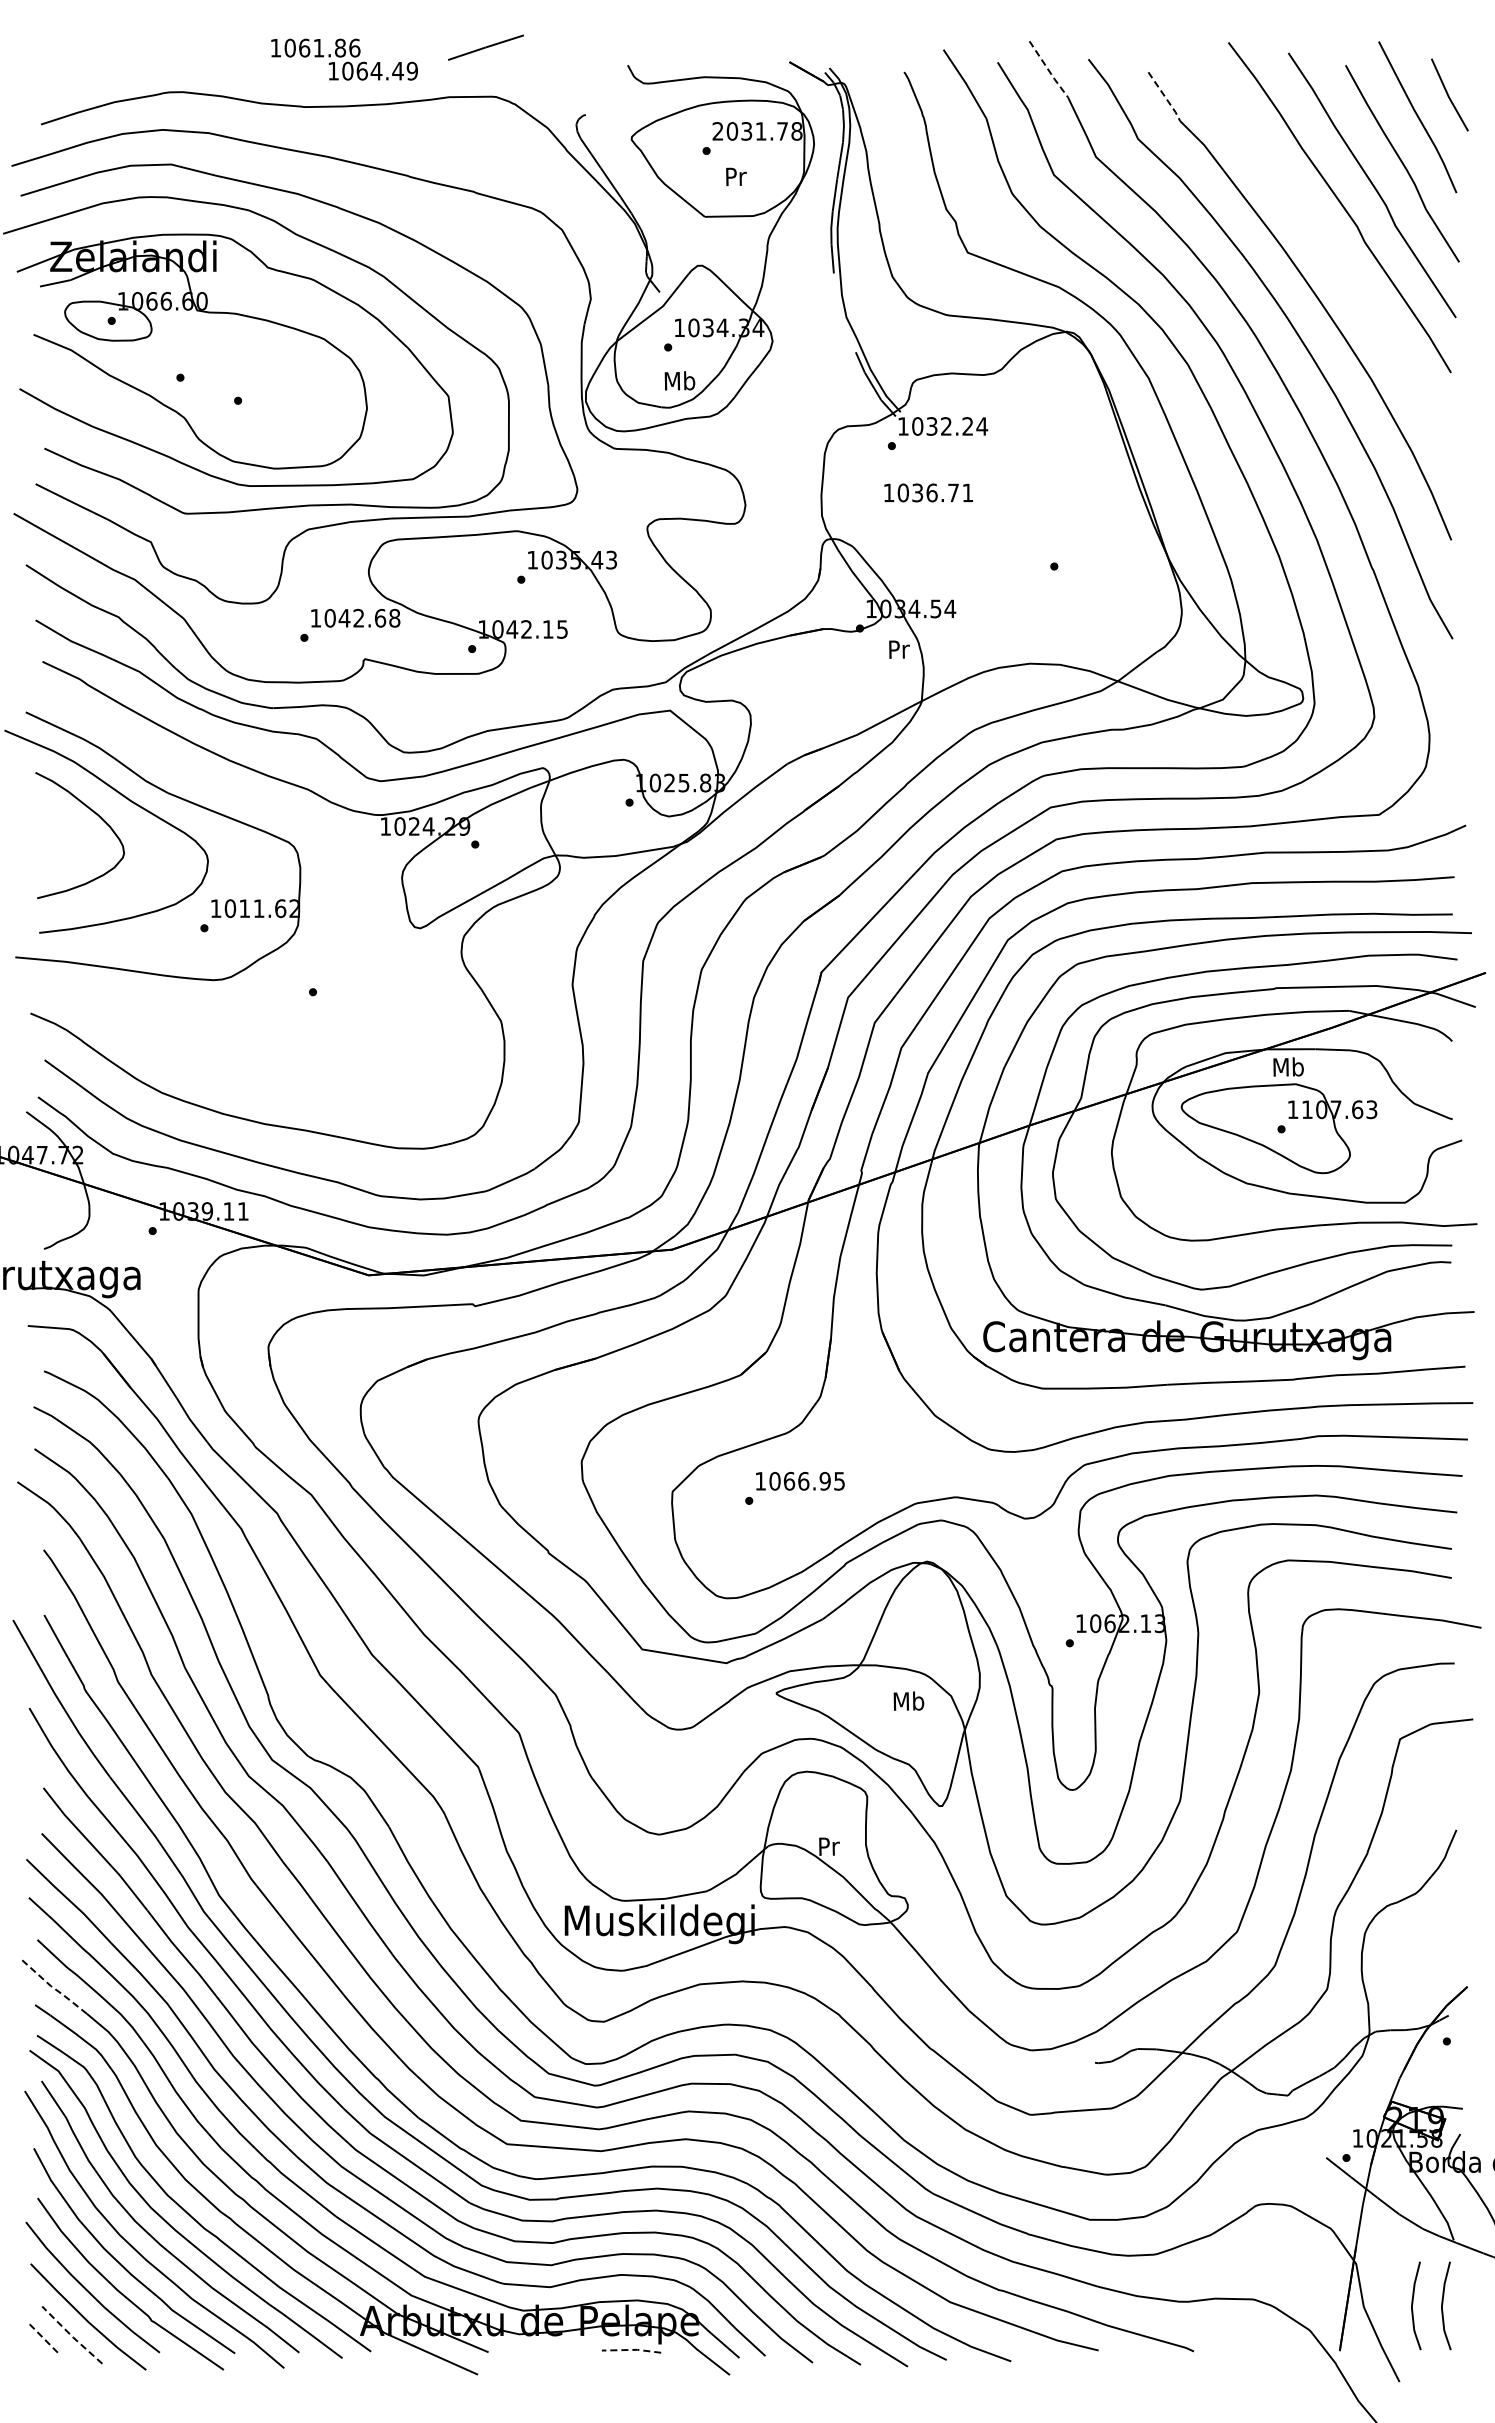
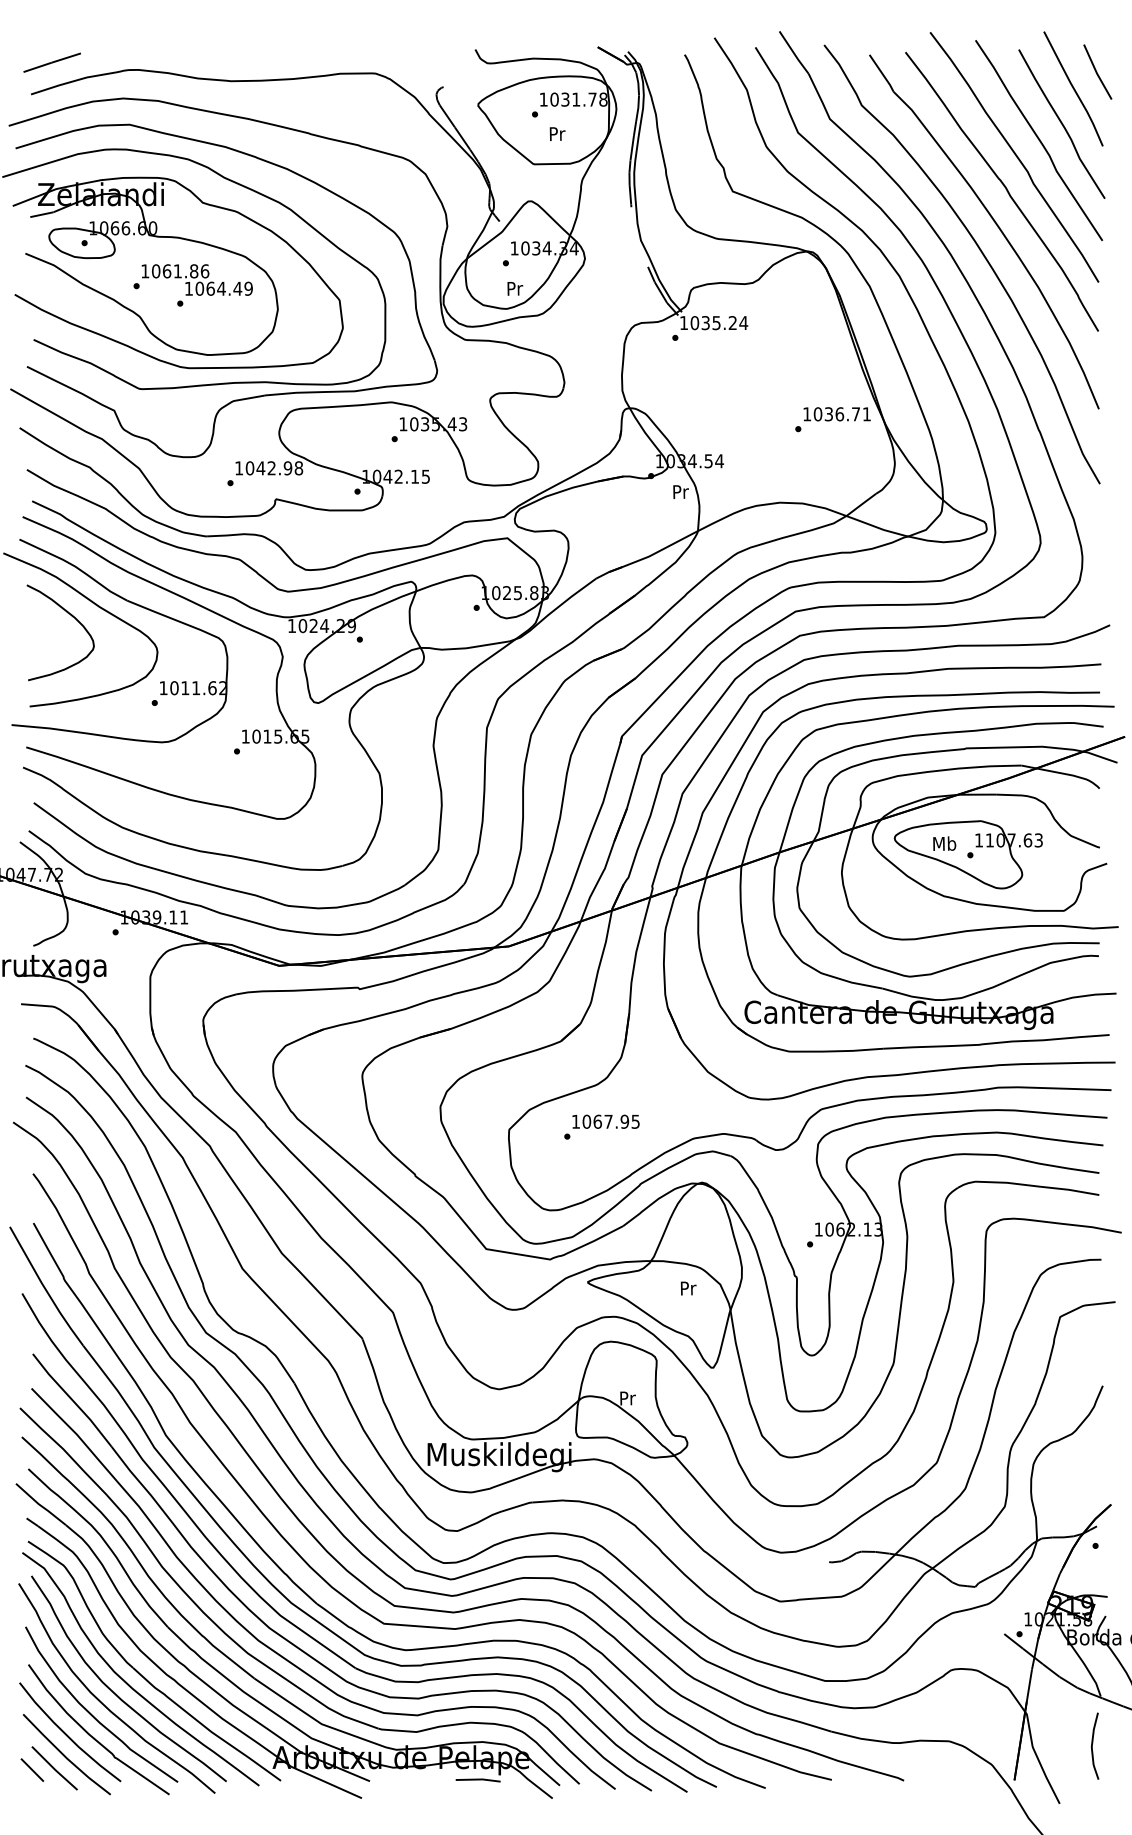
line: (485, 47) -> (51, 62), moved
text: (344, 59) -> (197, 279), moved
line: (1048, 70) -> (793, 53), dashed -> solid
line: (1165, 96) -> (882, 73), dashed -> solid
text: (717, 131) -> (543, 99), 2031.78 -> 1031.78
curve: (1328, 250) -> (1005, 189), added
text: (679, 380) -> (514, 288), Mb -> Pr
text: (946, 426) -> (716, 323), 1032.24 -> 1035.24
text: (928, 492) -> (837, 413), moved
text: (380, 617) -> (288, 467), 1042.68 -> 1042.98
part: (263, 800) -> (199, 606), added
text: (1288, 1066) -> (944, 843), moved
text: (803, 1480) -> (608, 1121), 1066.95 -> 1067.95
text: (908, 1700) -> (687, 1287), Mb -> Pr
line: (52, 1987) -> (39, 1505), dashed -> solid
curve: (1413, 2304) -> (1070, 1745), removed
line: (71, 2336) -> (54, 1769), dashed -> solid
line: (42, 2337) -> (32, 1770), dashed -> solid
line: (632, 2349) -> (478, 1779), dashed -> solid

